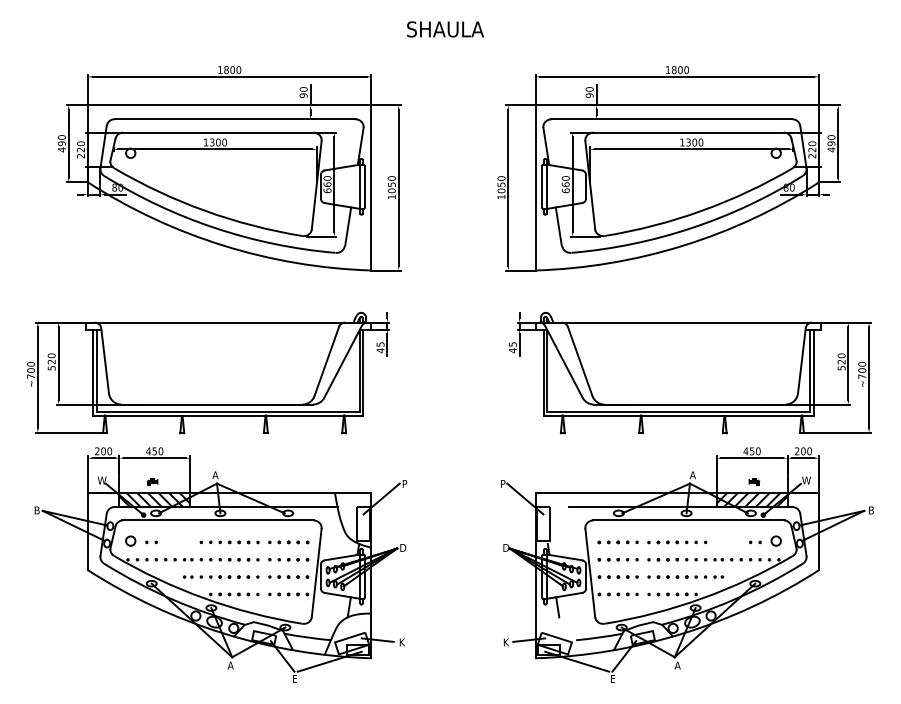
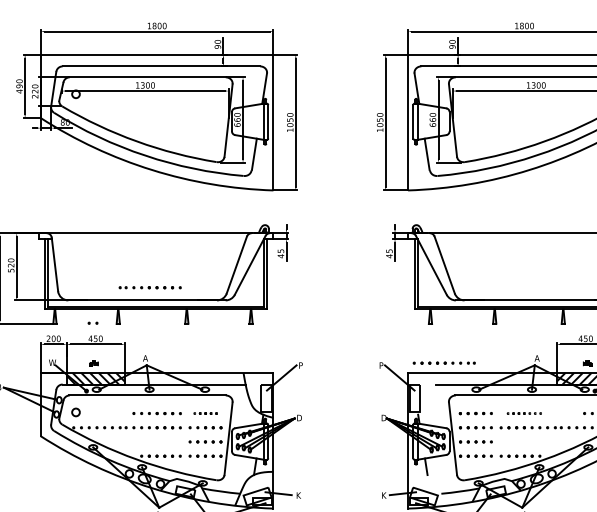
part: (151, 542) -> (93, 323), moved
part: (288, 542) -> (205, 413), size x0.7
part: (677, 542) -> (524, 413), size x0.7
part: (221, 576) -> (150, 287), moved
part: (685, 576) -> (444, 362), moved

